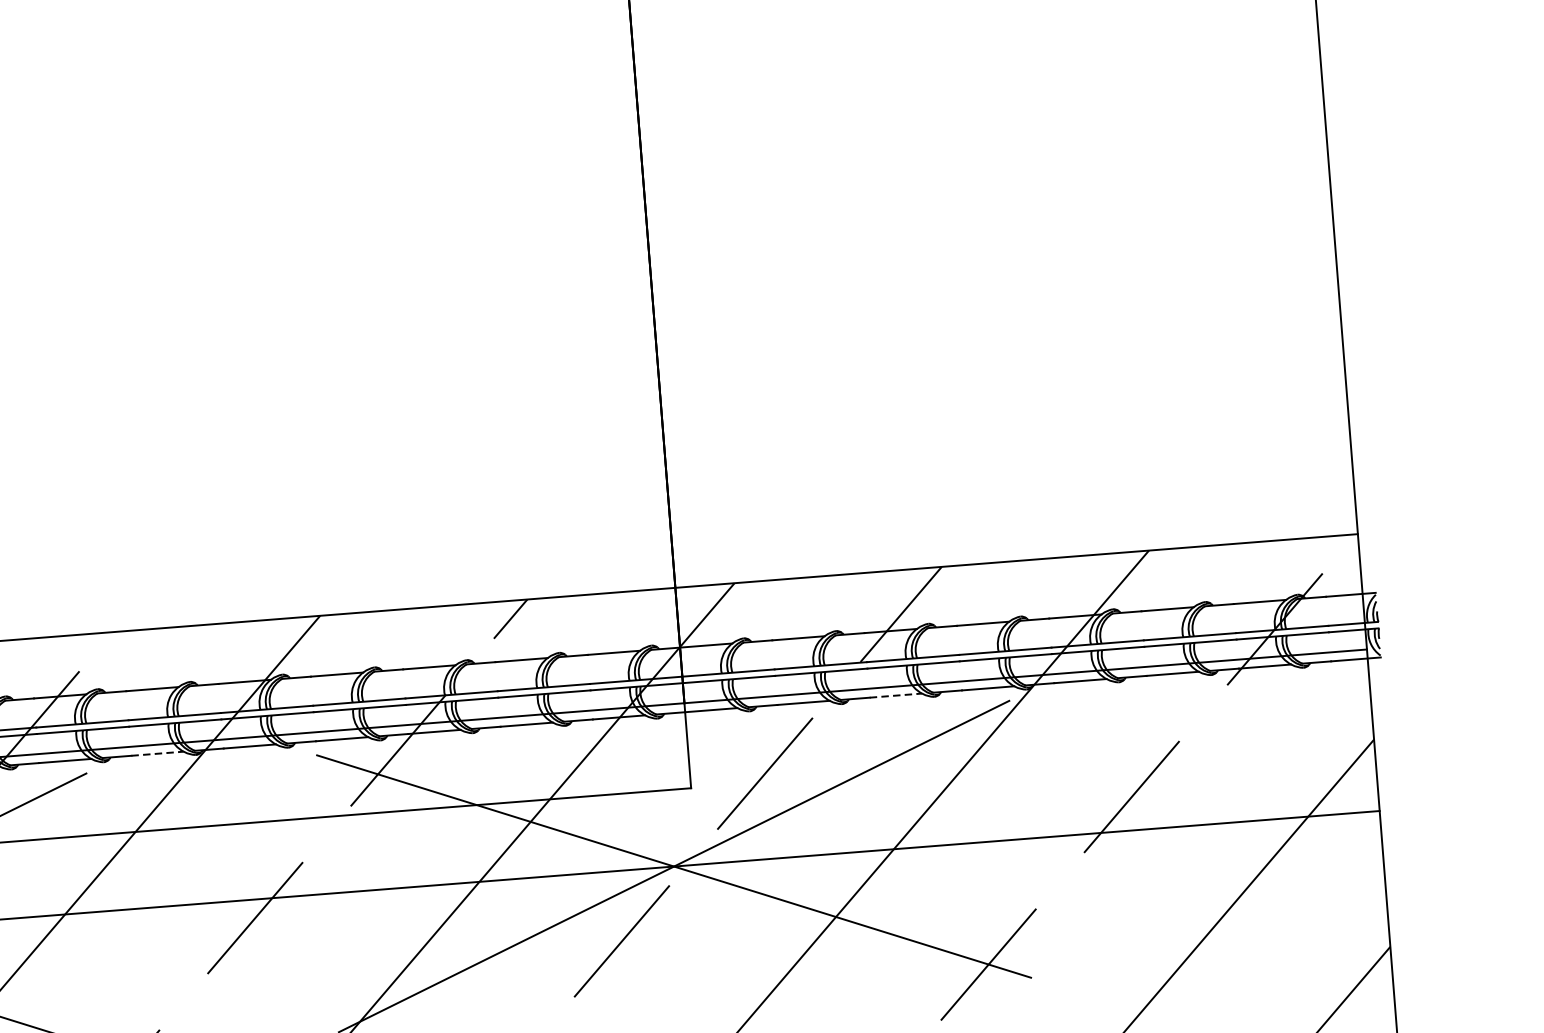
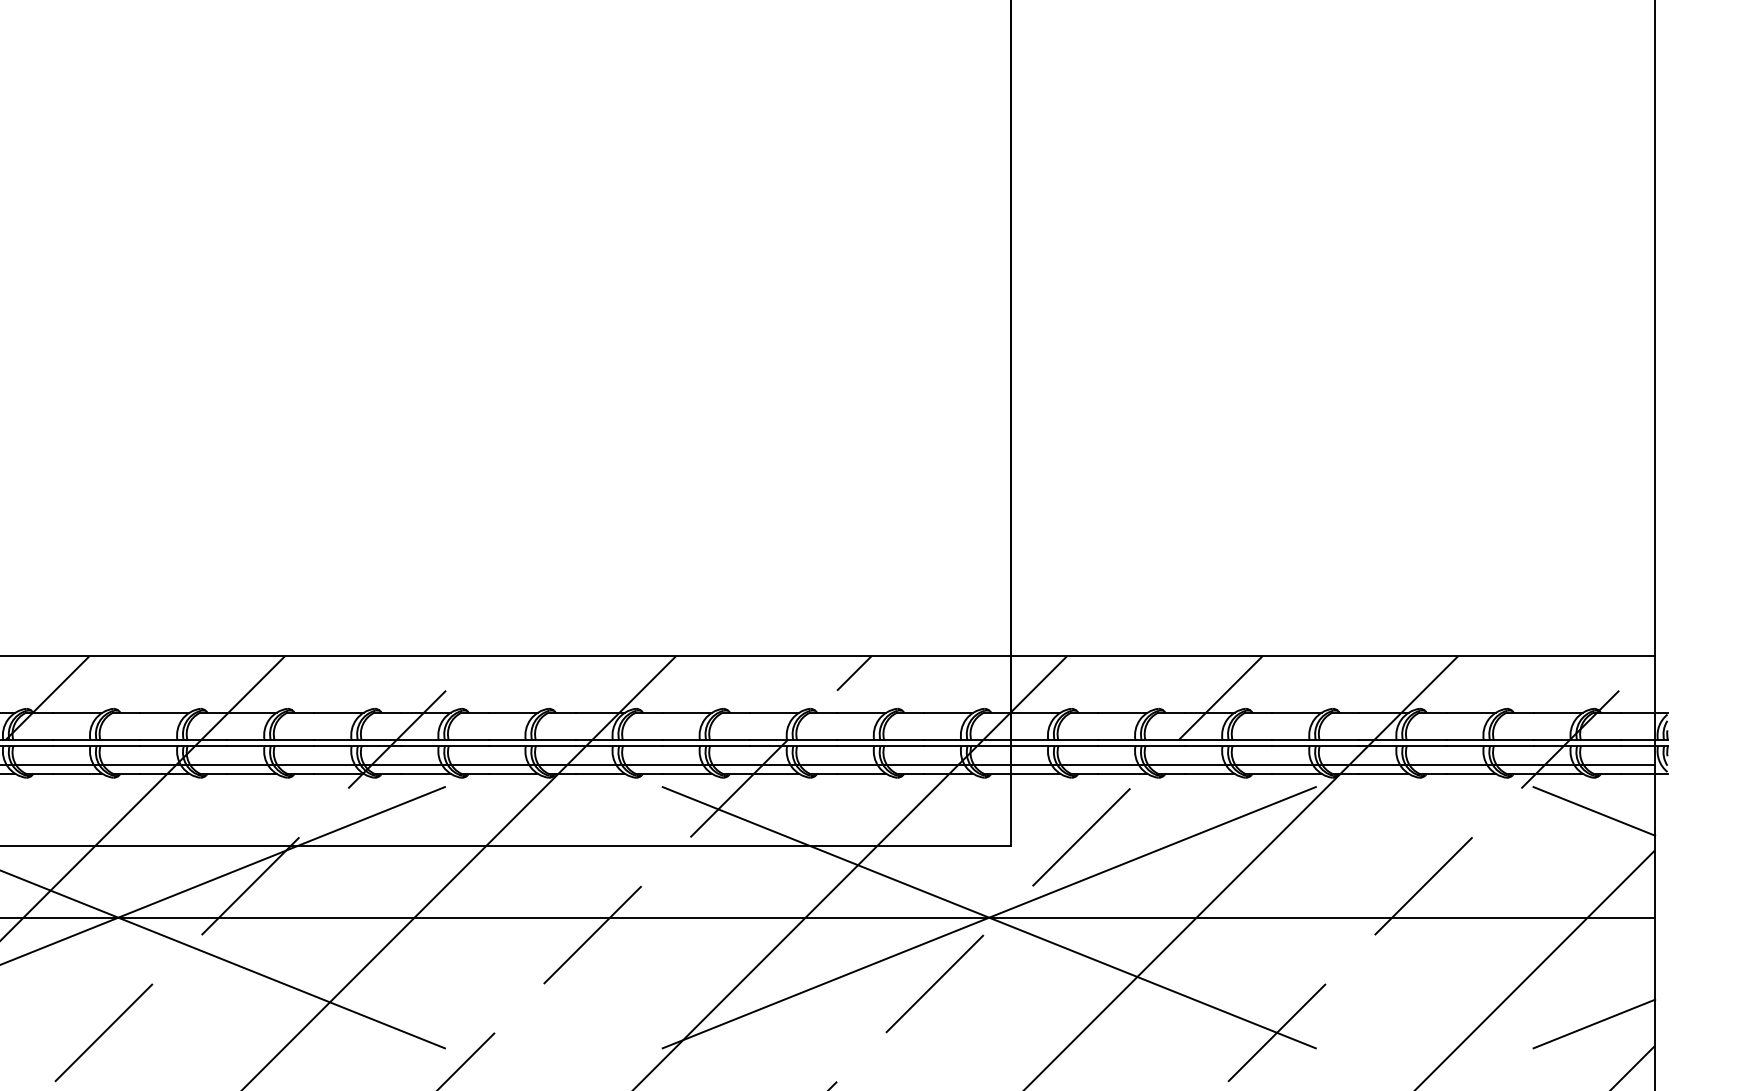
line: (895, 695) -> (1209, 773), dashed -> solid
line: (1306, 703) -> (1594, 811), added
line: (157, 753) -> (513, 773), dashed -> solid
line: (1324, 928) -> (1594, 1023), added

